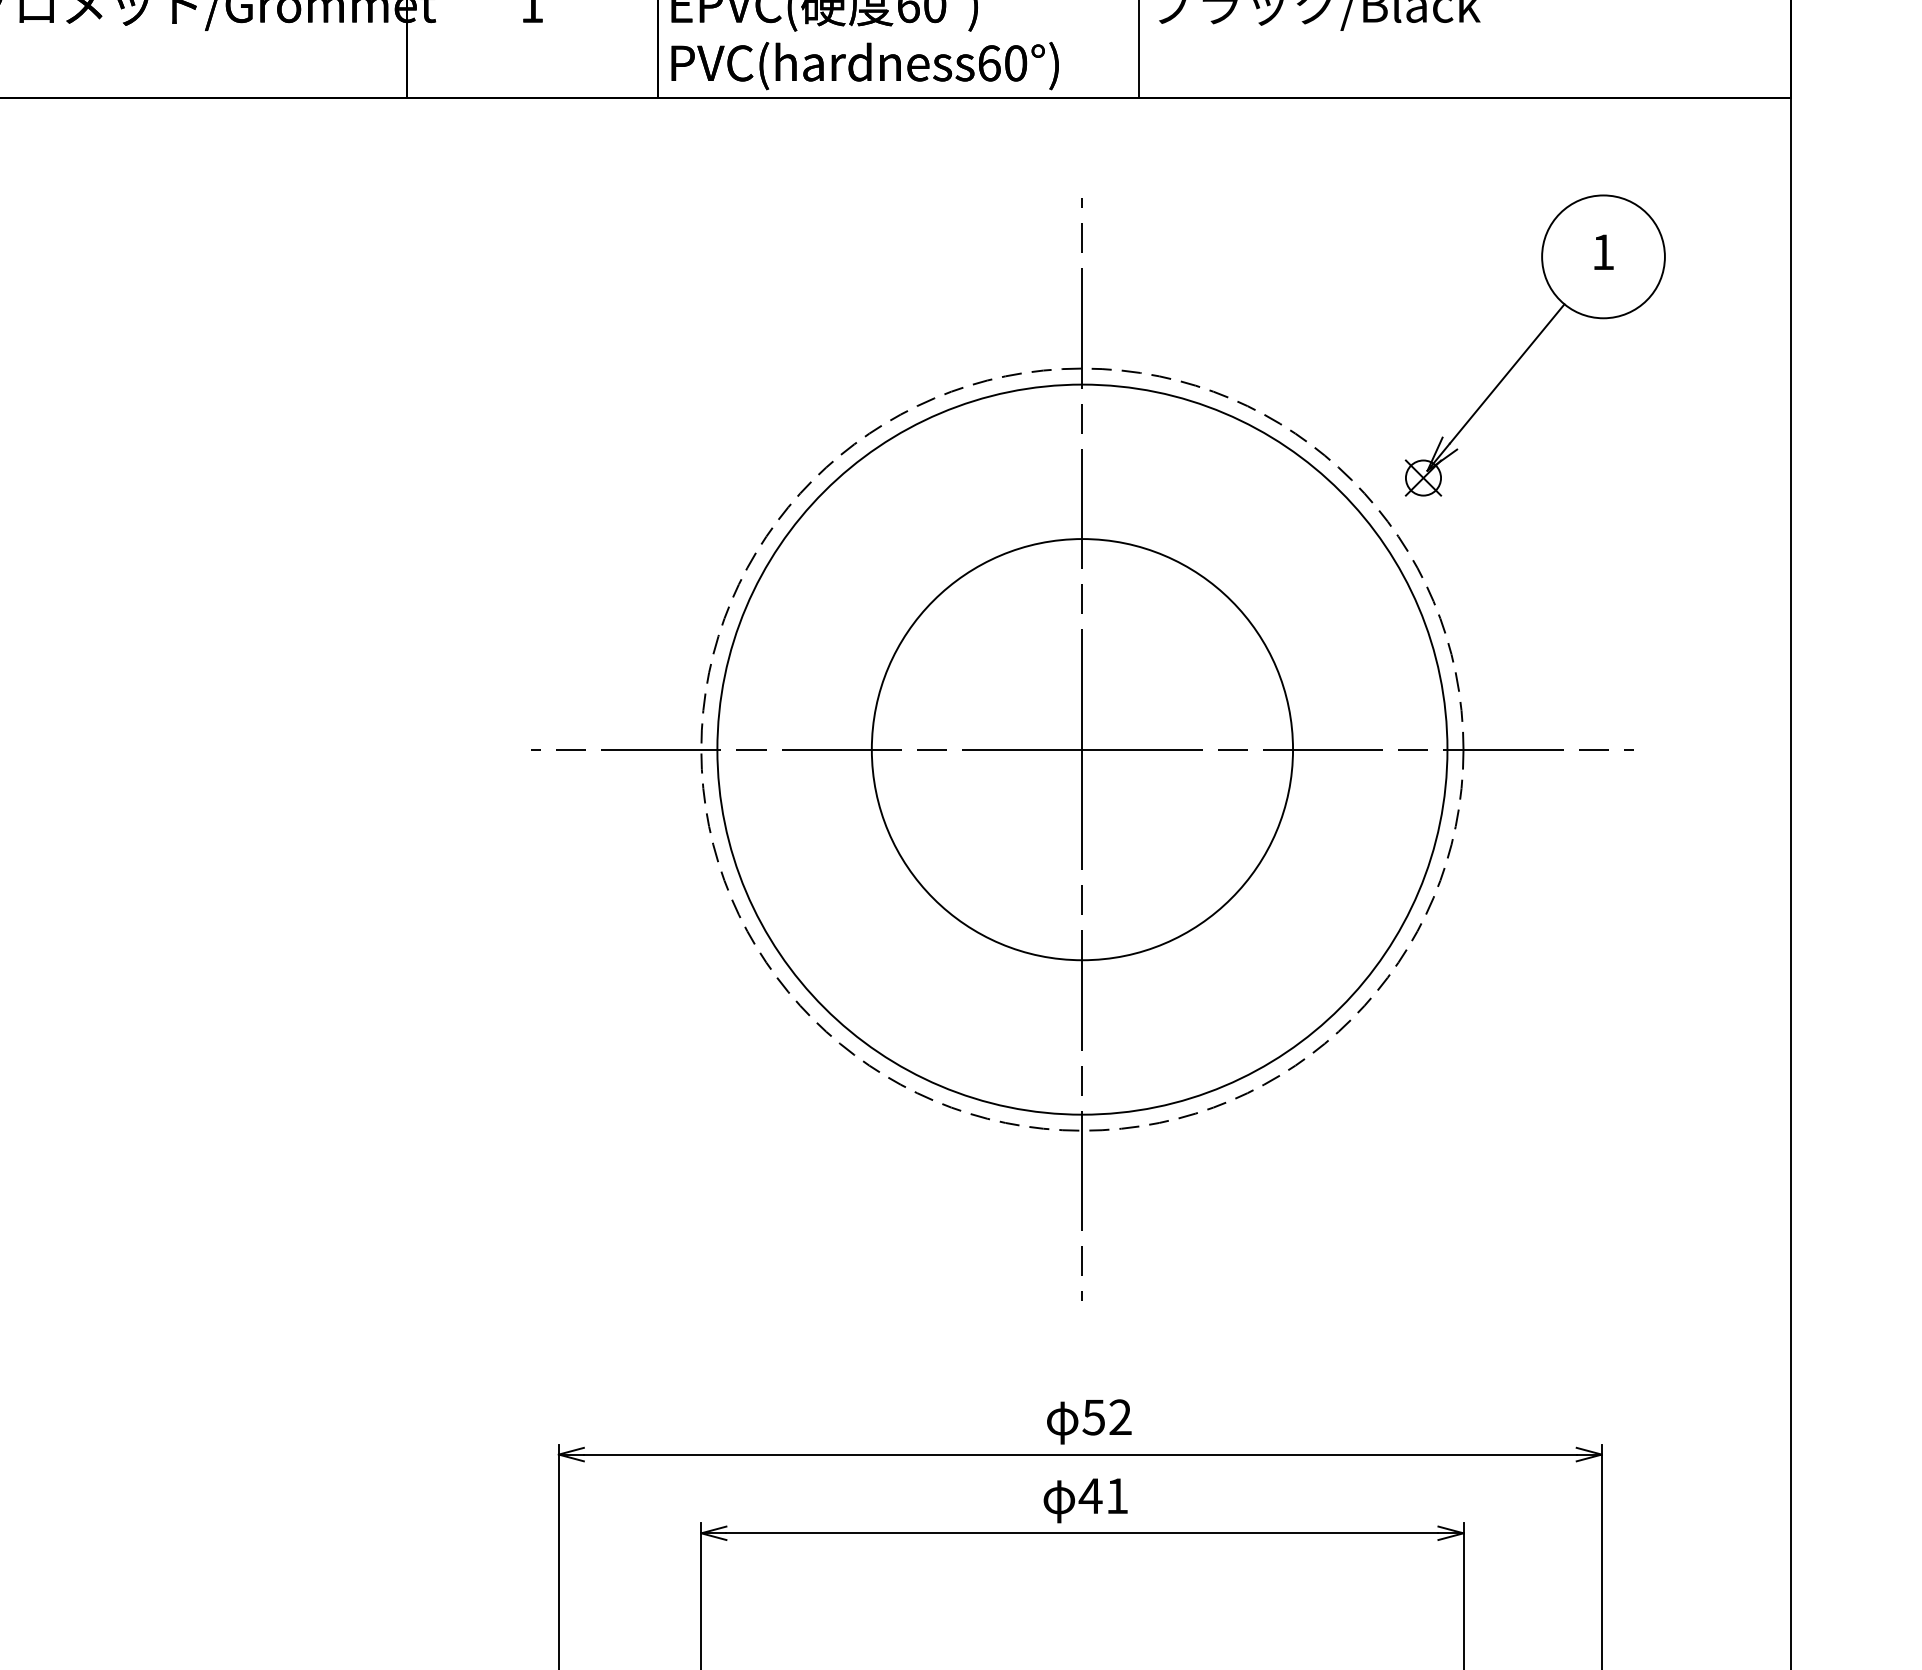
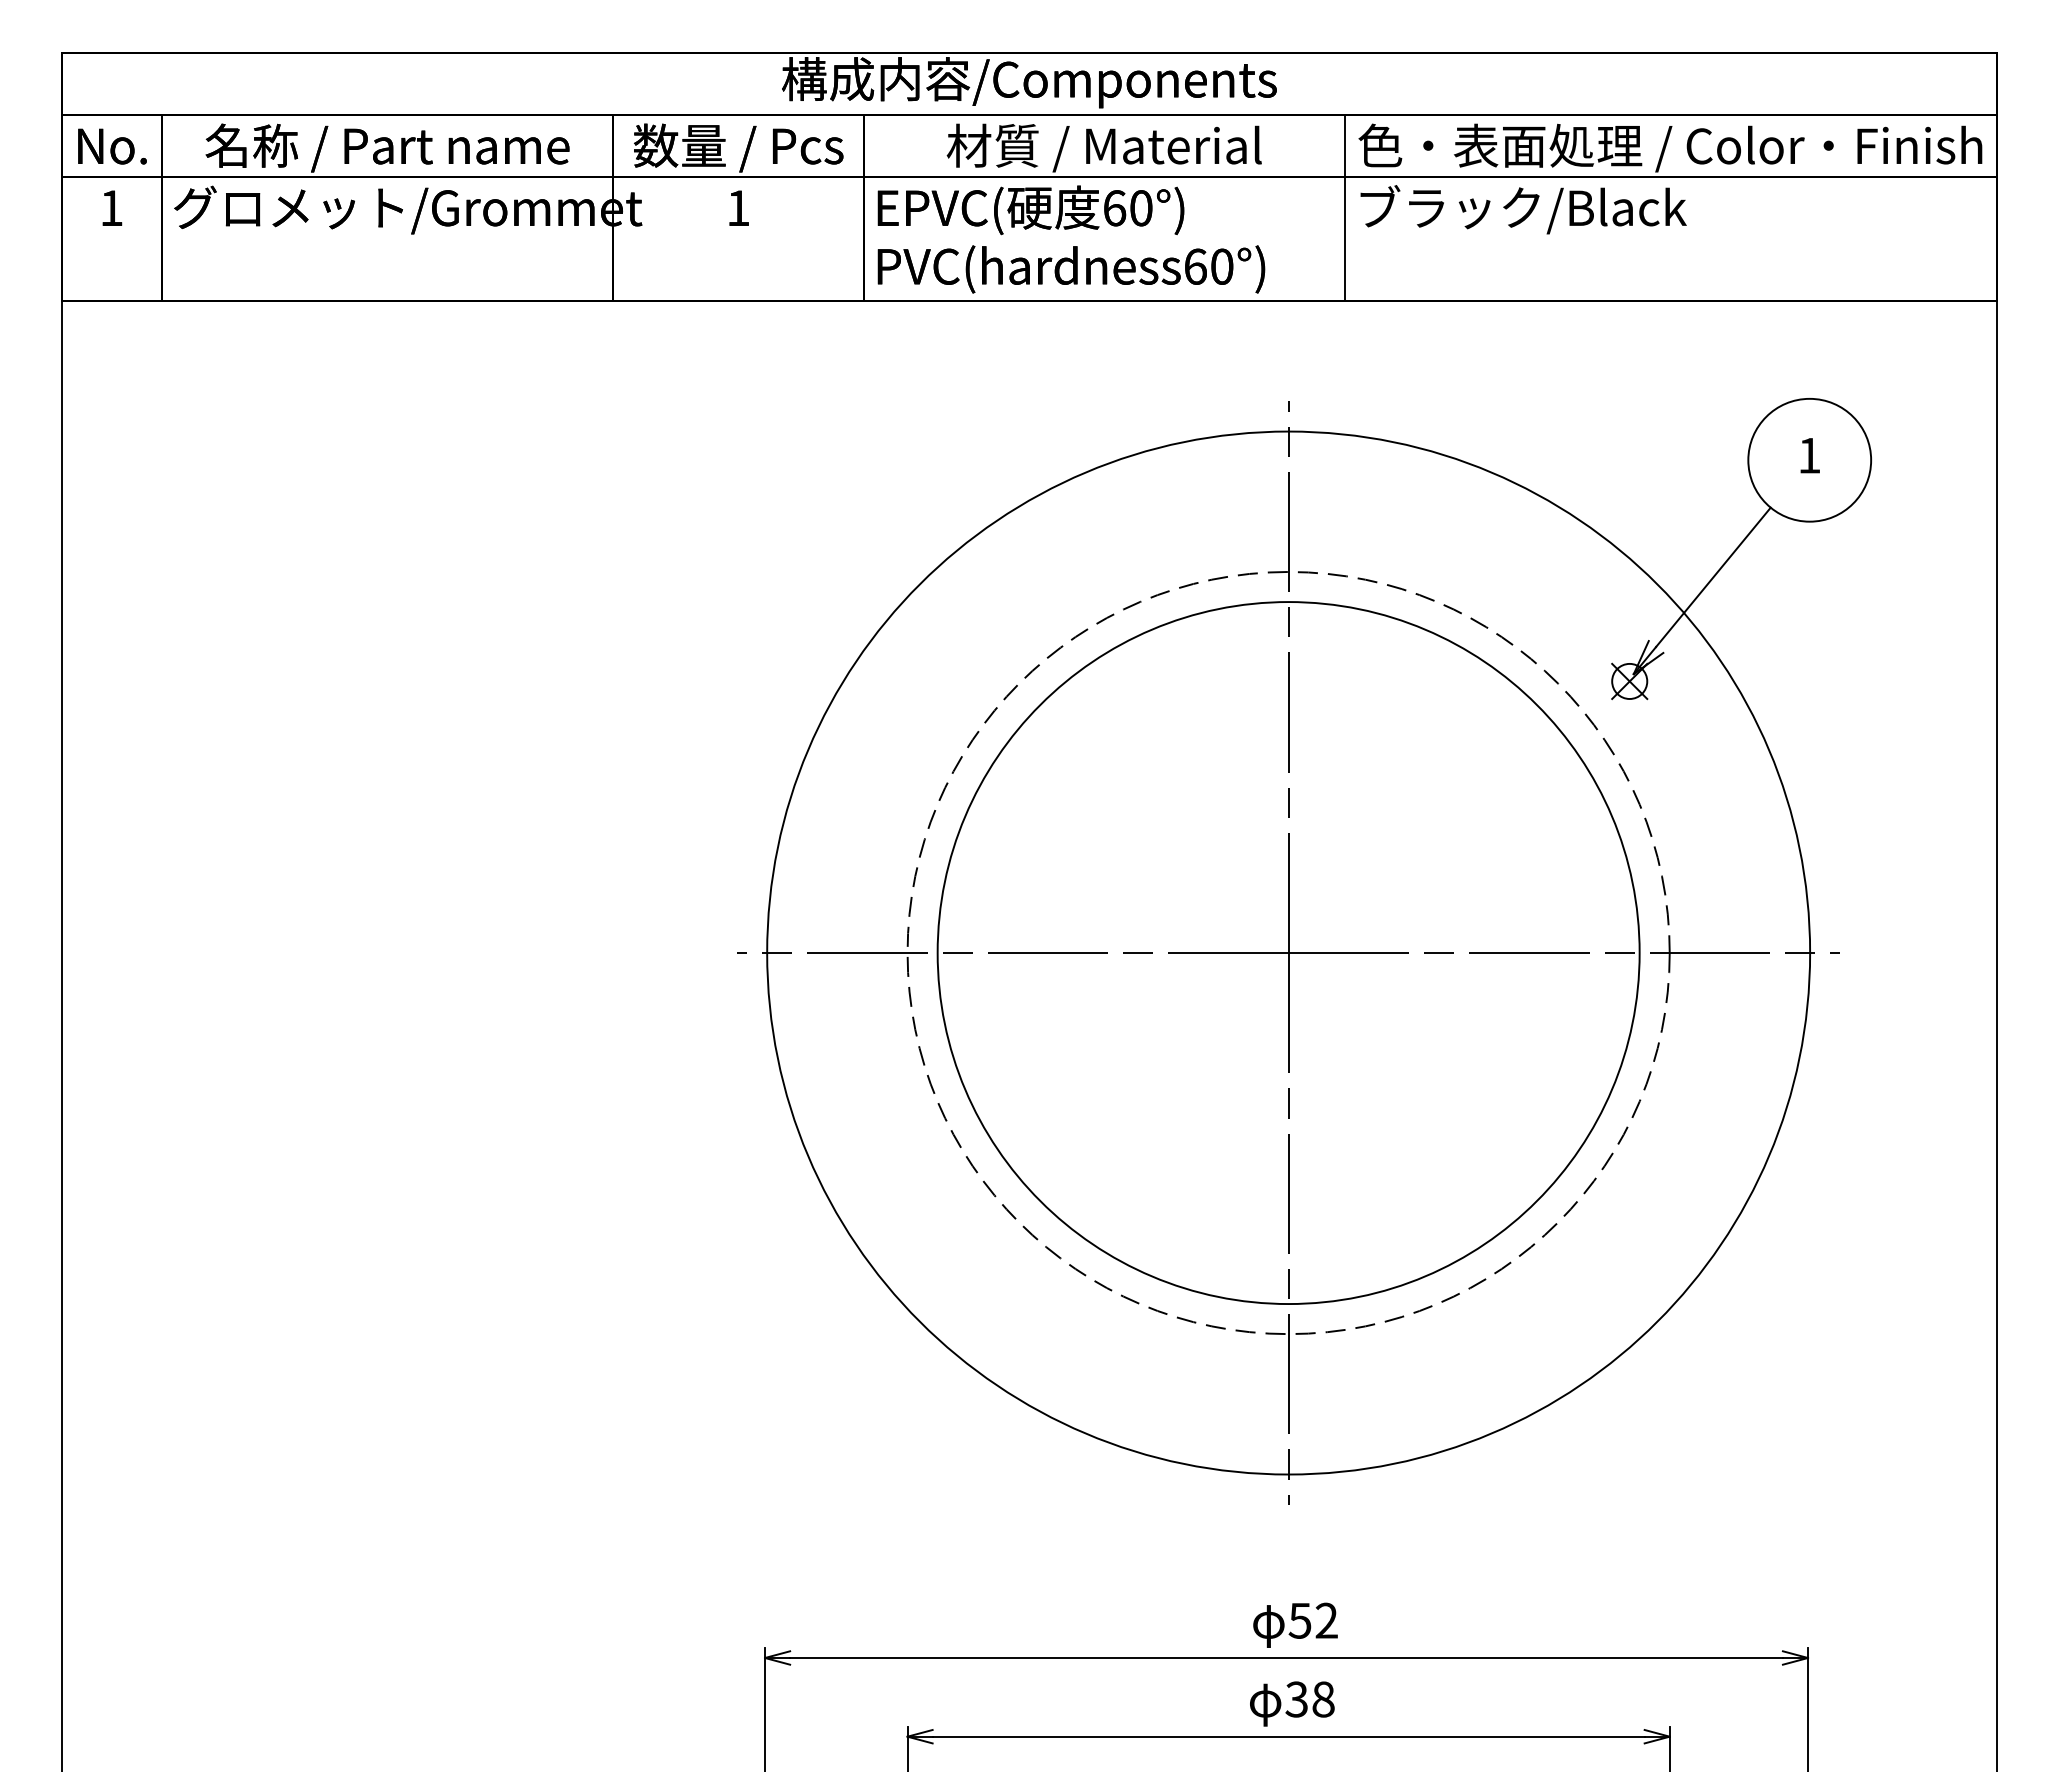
circle: (1082, 749) -> (1288, 952), size x1.43
circle: (1082, 750) -> (1288, 953), size x1.67
text: (1103, 1496) -> (1309, 1699), 41 -> 38

